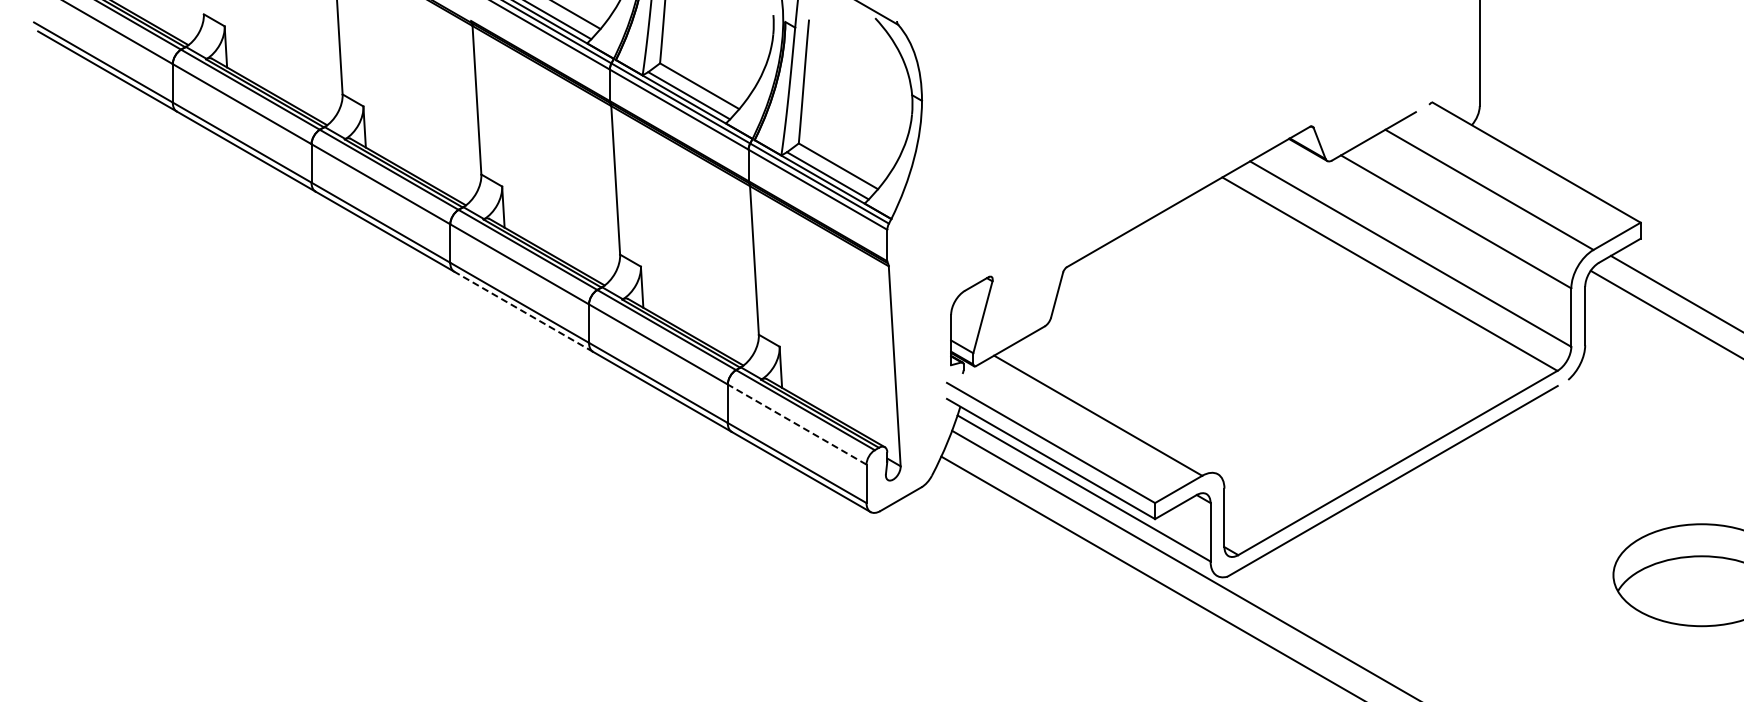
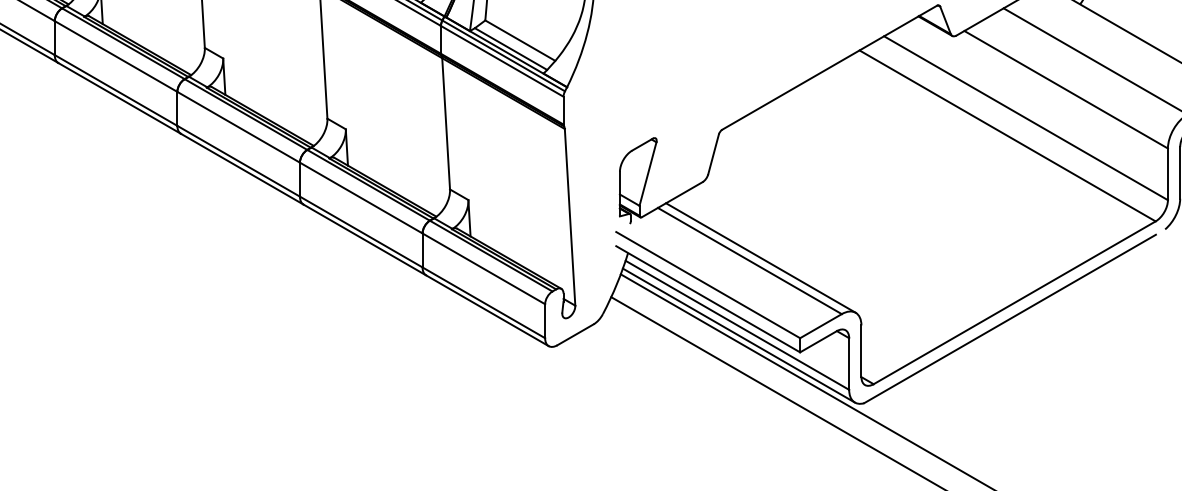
line: (523, 311) -> (242, 168), dashed -> solid
line: (1110, 412) -> (760, 258), added
line: (796, 424) -> (483, 268), dashed -> solid
line: (1085, 499) -> (738, 335), added

